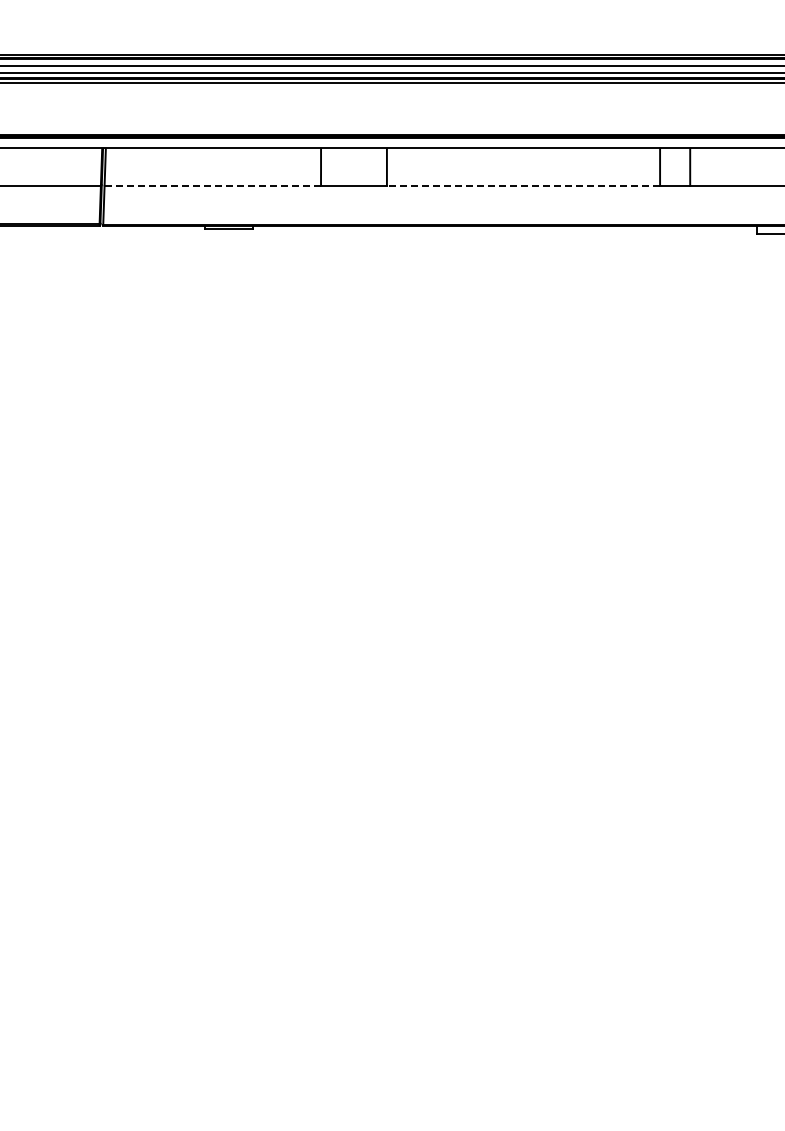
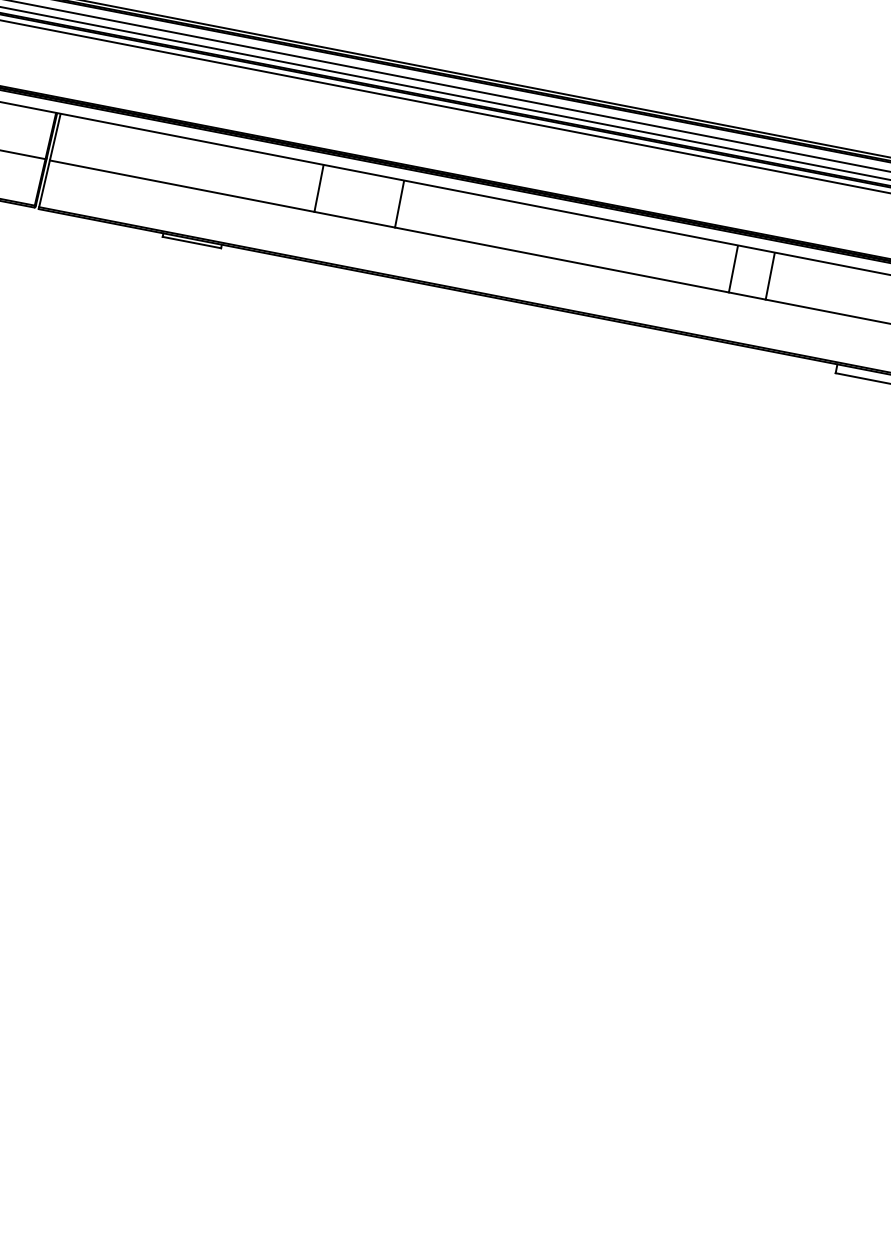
line: (212, 186) -> (181, 186), dashed -> solid
line: (523, 186) -> (561, 260), dashed -> solid

